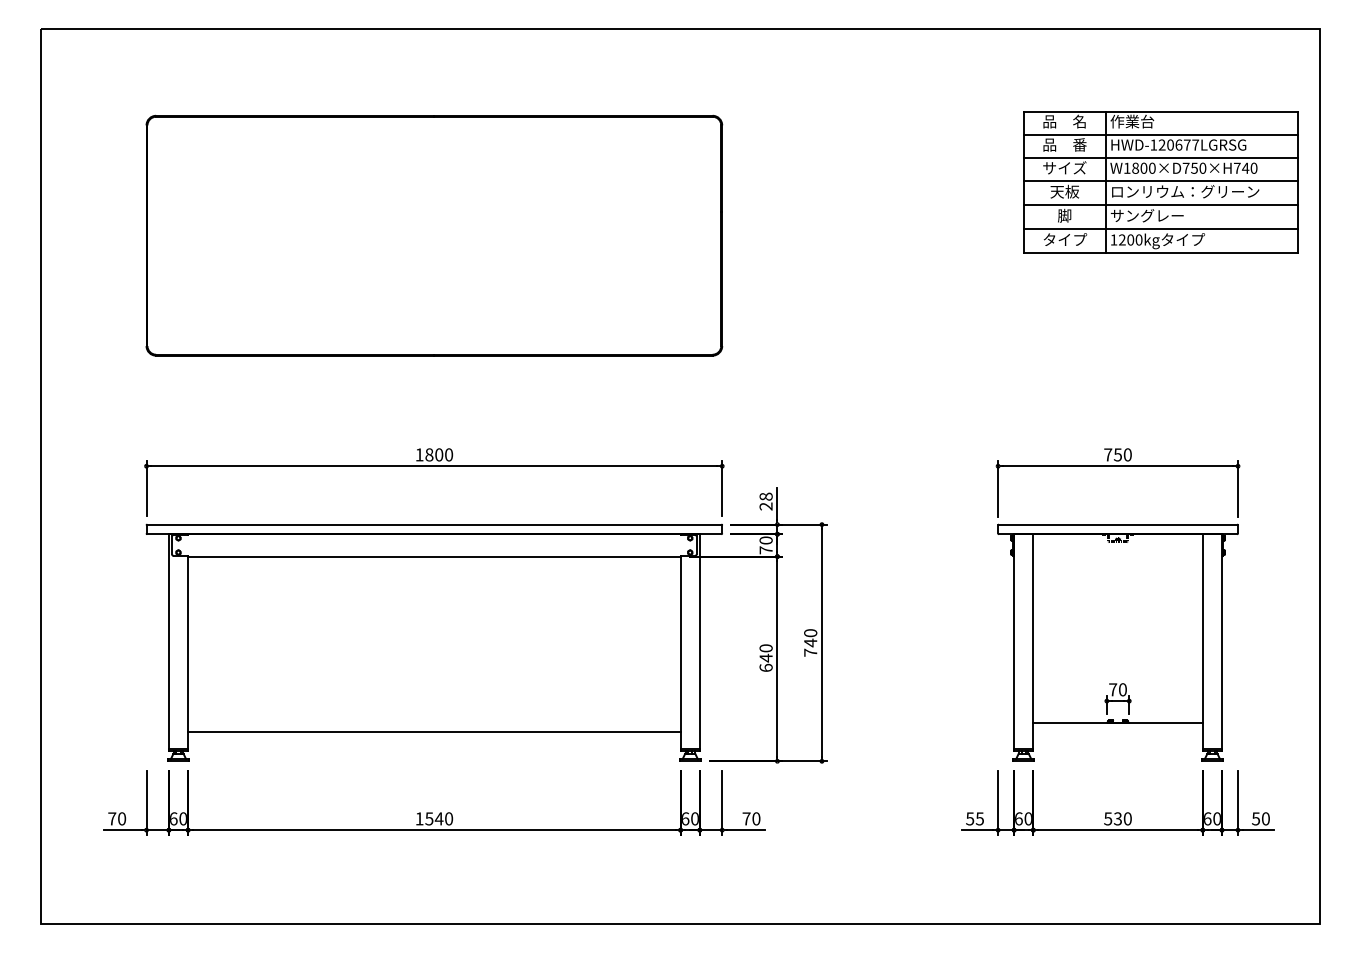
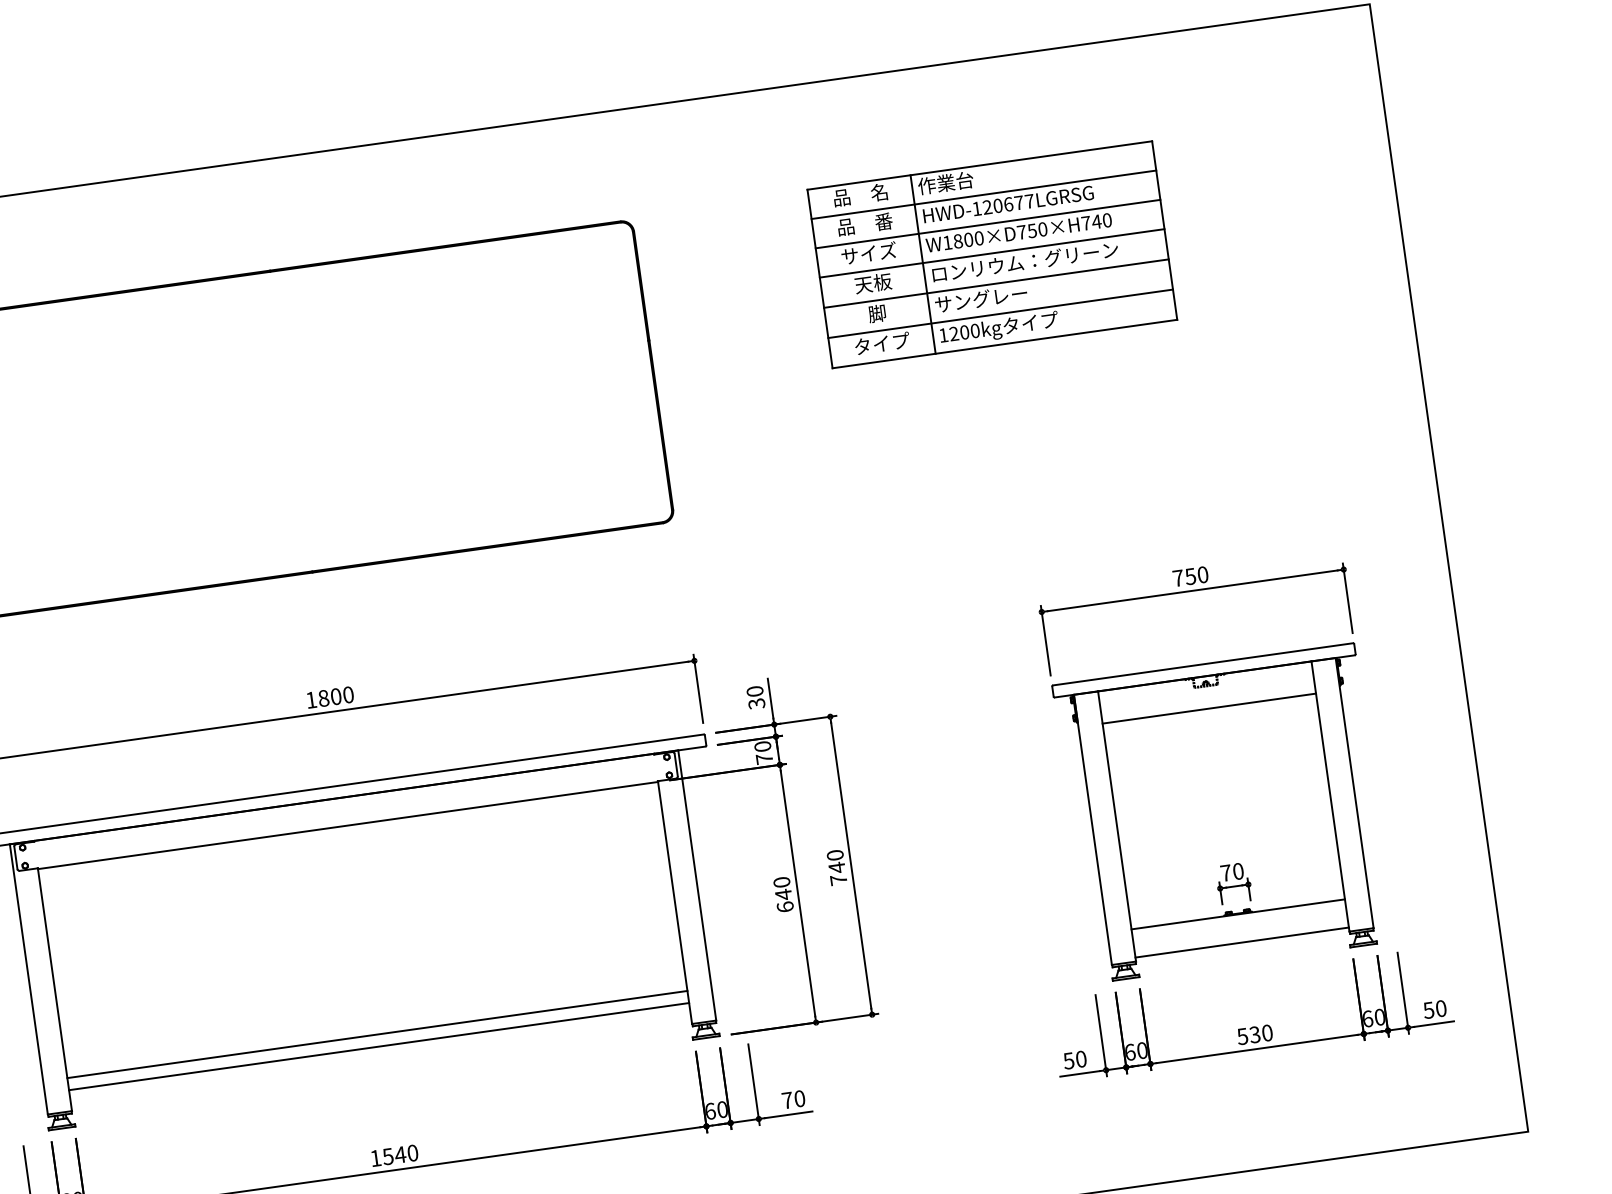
part: (1160, 182) -> (992, 254), moved
text: (766, 501) -> (756, 697), 28 -> 30
line: (1117, 559) -> (1208, 708), added
line: (434, 722) -> (377, 1034), added
line: (1117, 745) -> (1241, 942), added
text: (979, 818) -> (1080, 1058), 55 -> 50

